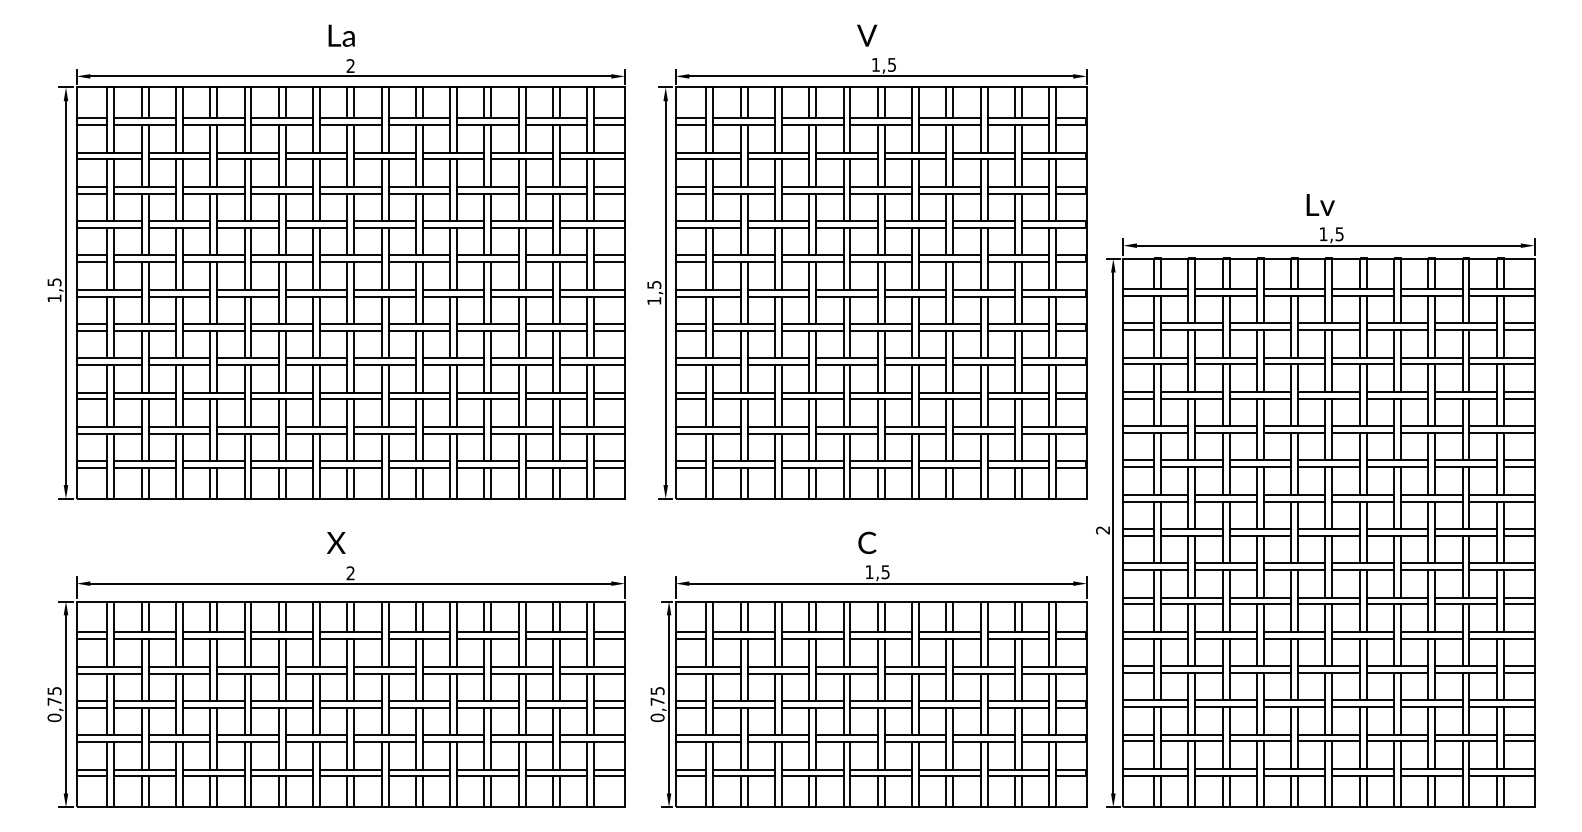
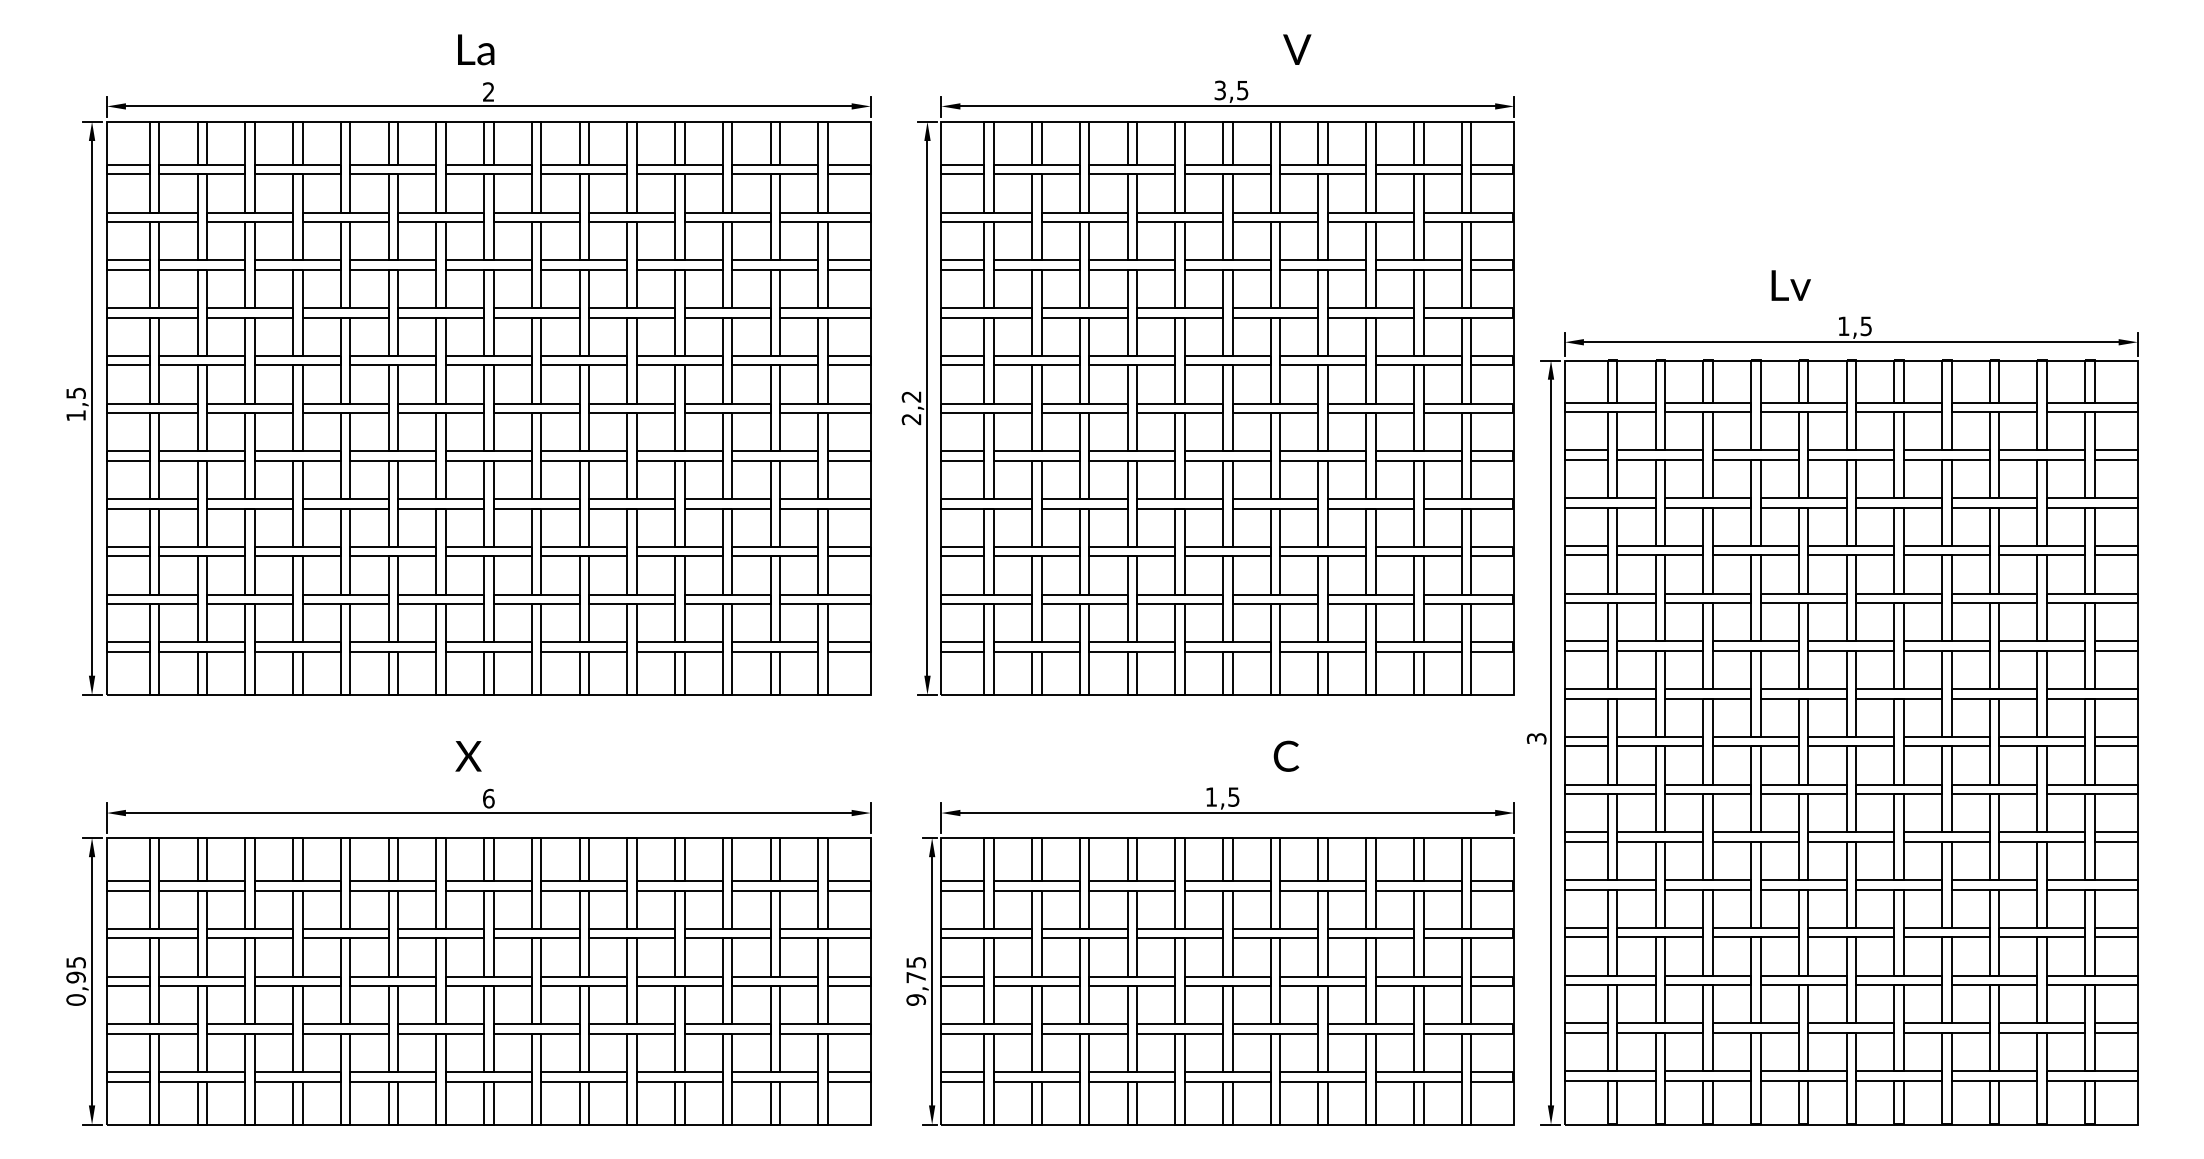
text: (867, 35) -> (1297, 49), moved
text: (875, 64) -> (1219, 89), 1,5 -> 3,5
text: (1320, 204) -> (1790, 284), moved
text: (654, 293) -> (911, 408), 1,5 -> 2,2
text: (1103, 530) -> (1537, 738), 2 -> 3
text: (867, 542) -> (1286, 755), moved
text: (350, 573) -> (488, 798), 2 -> 6
text: (54, 701) -> (76, 977), 0,75 -> 0,95
text: (657, 717) -> (916, 999), 0,75 -> 9,75

